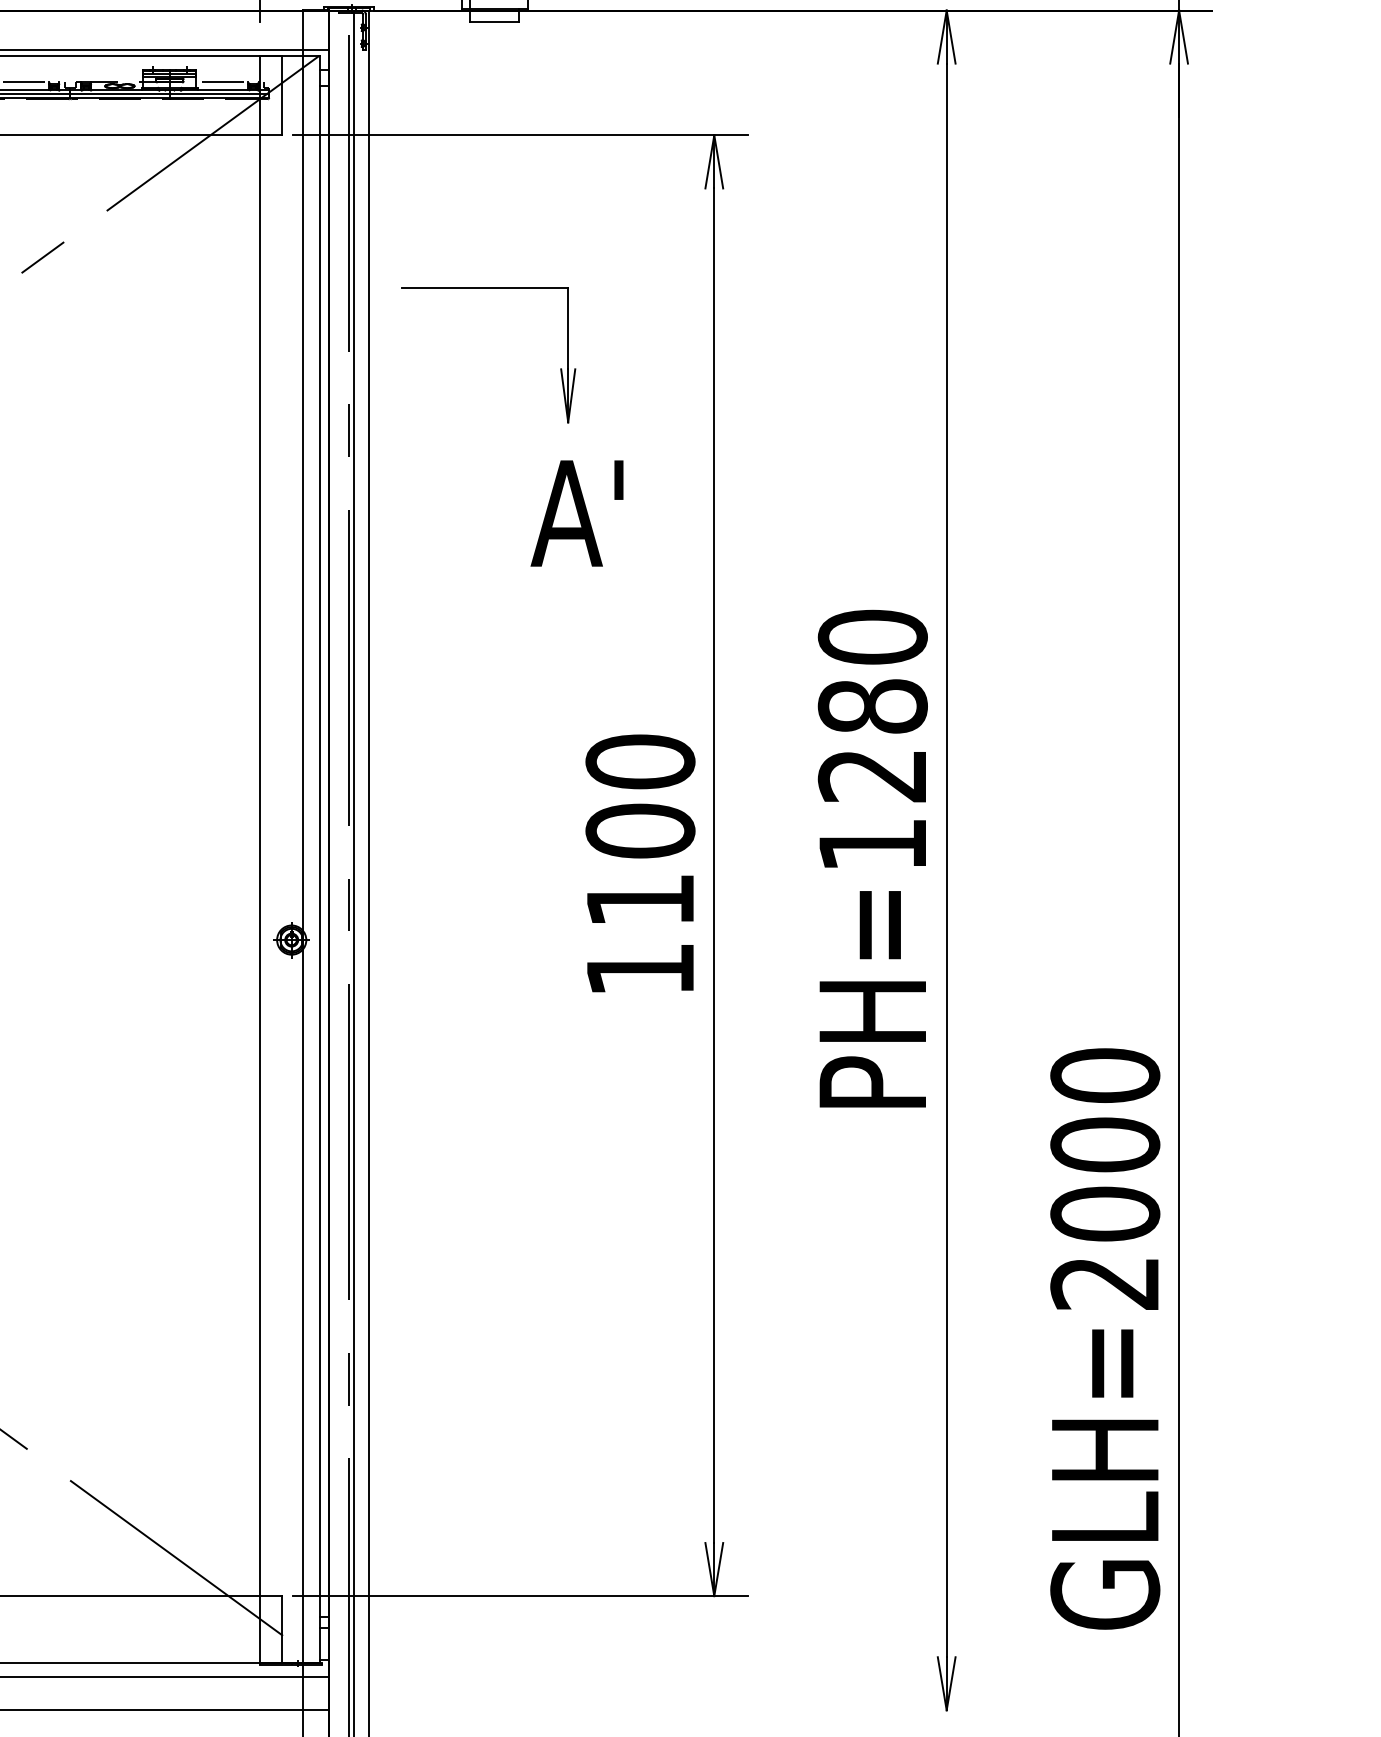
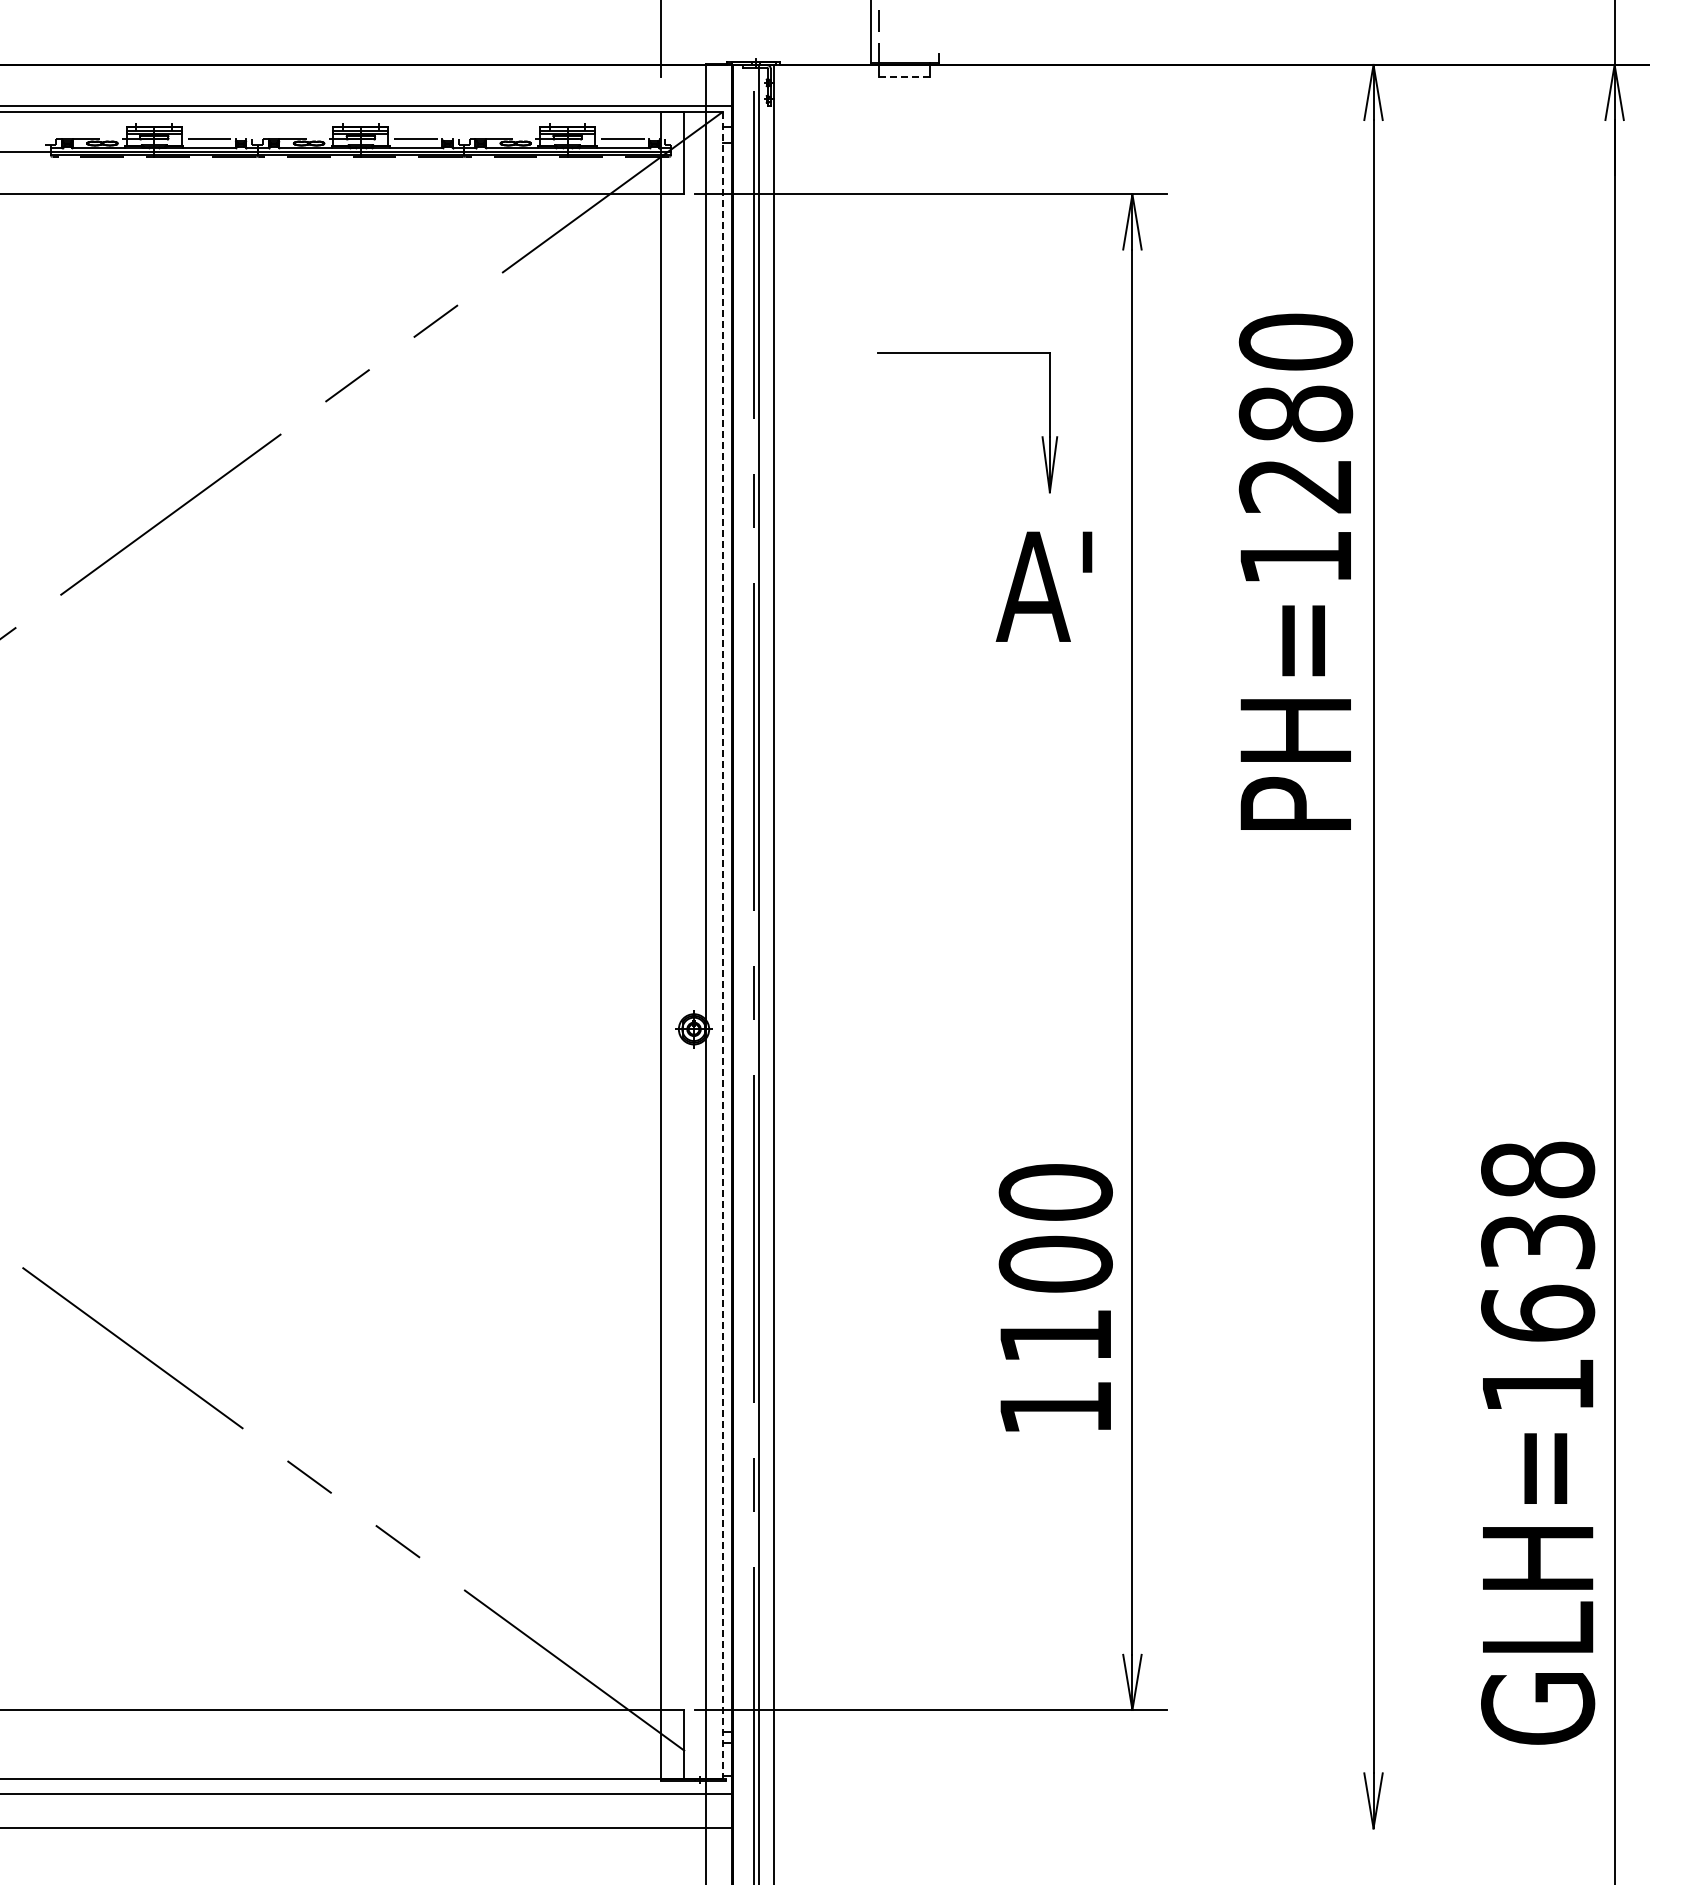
line: (494, 21) -> (904, 76), solid -> dashed
part: (488, 288) -> (967, 353), moved
text: (576, 513) -> (1043, 586), moved
text: (872, 858) -> (1295, 571), moved
line: (319, 859) -> (722, 945), solid -> dashed
text: (640, 863) -> (1055, 1297), moved
text: (1105, 1178) -> (1538, 1276), GLH=2000 -> GLH=1638

